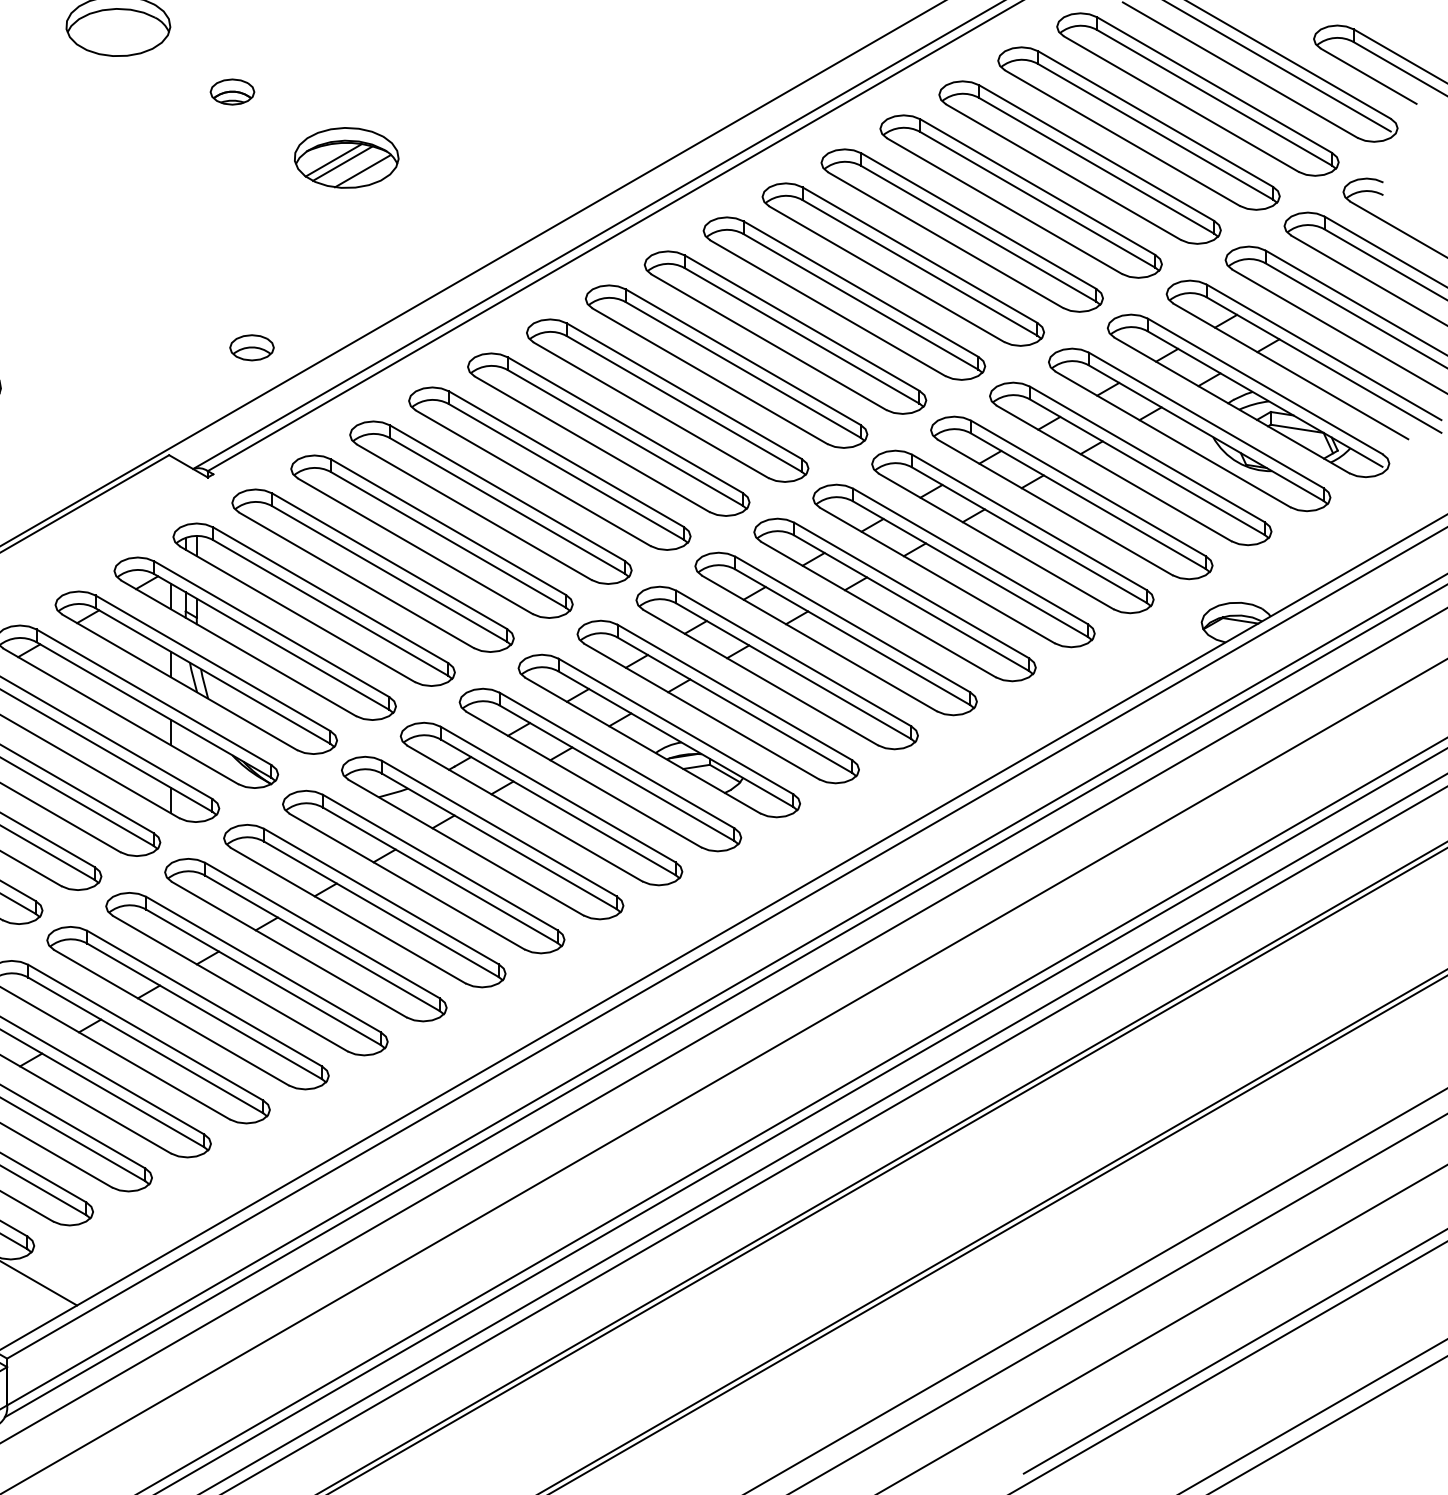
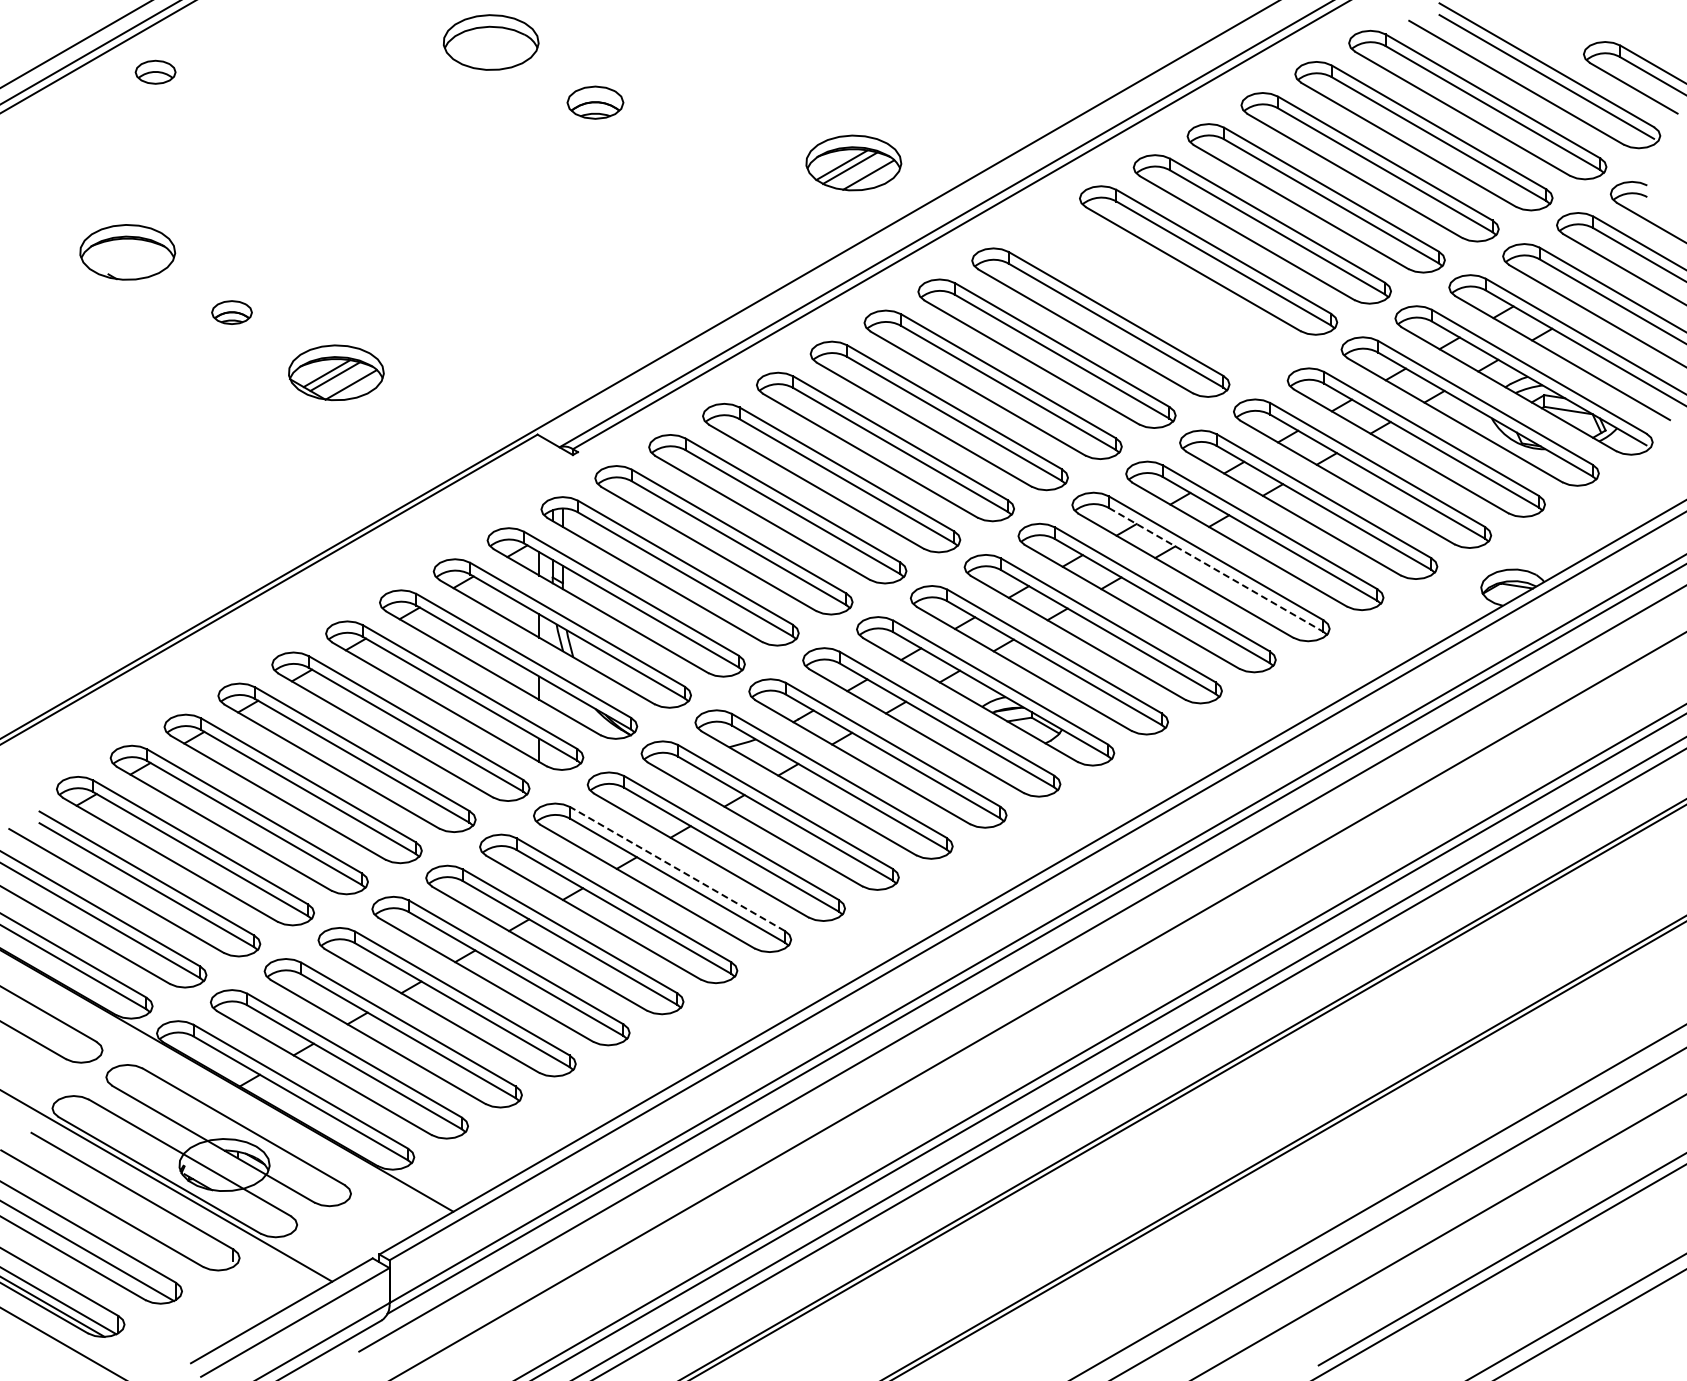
part: (232, 91) -> (595, 102), size x1.4
part: (346, 157) -> (853, 162), moved
part: (844, 298) -> (1154, 291), removed
part: (252, 347) -> (613, 336), removed
line: (912, 602) -> (1216, 569), solid -> dashed
line: (322, 930) -> (677, 869), solid -> dashed

